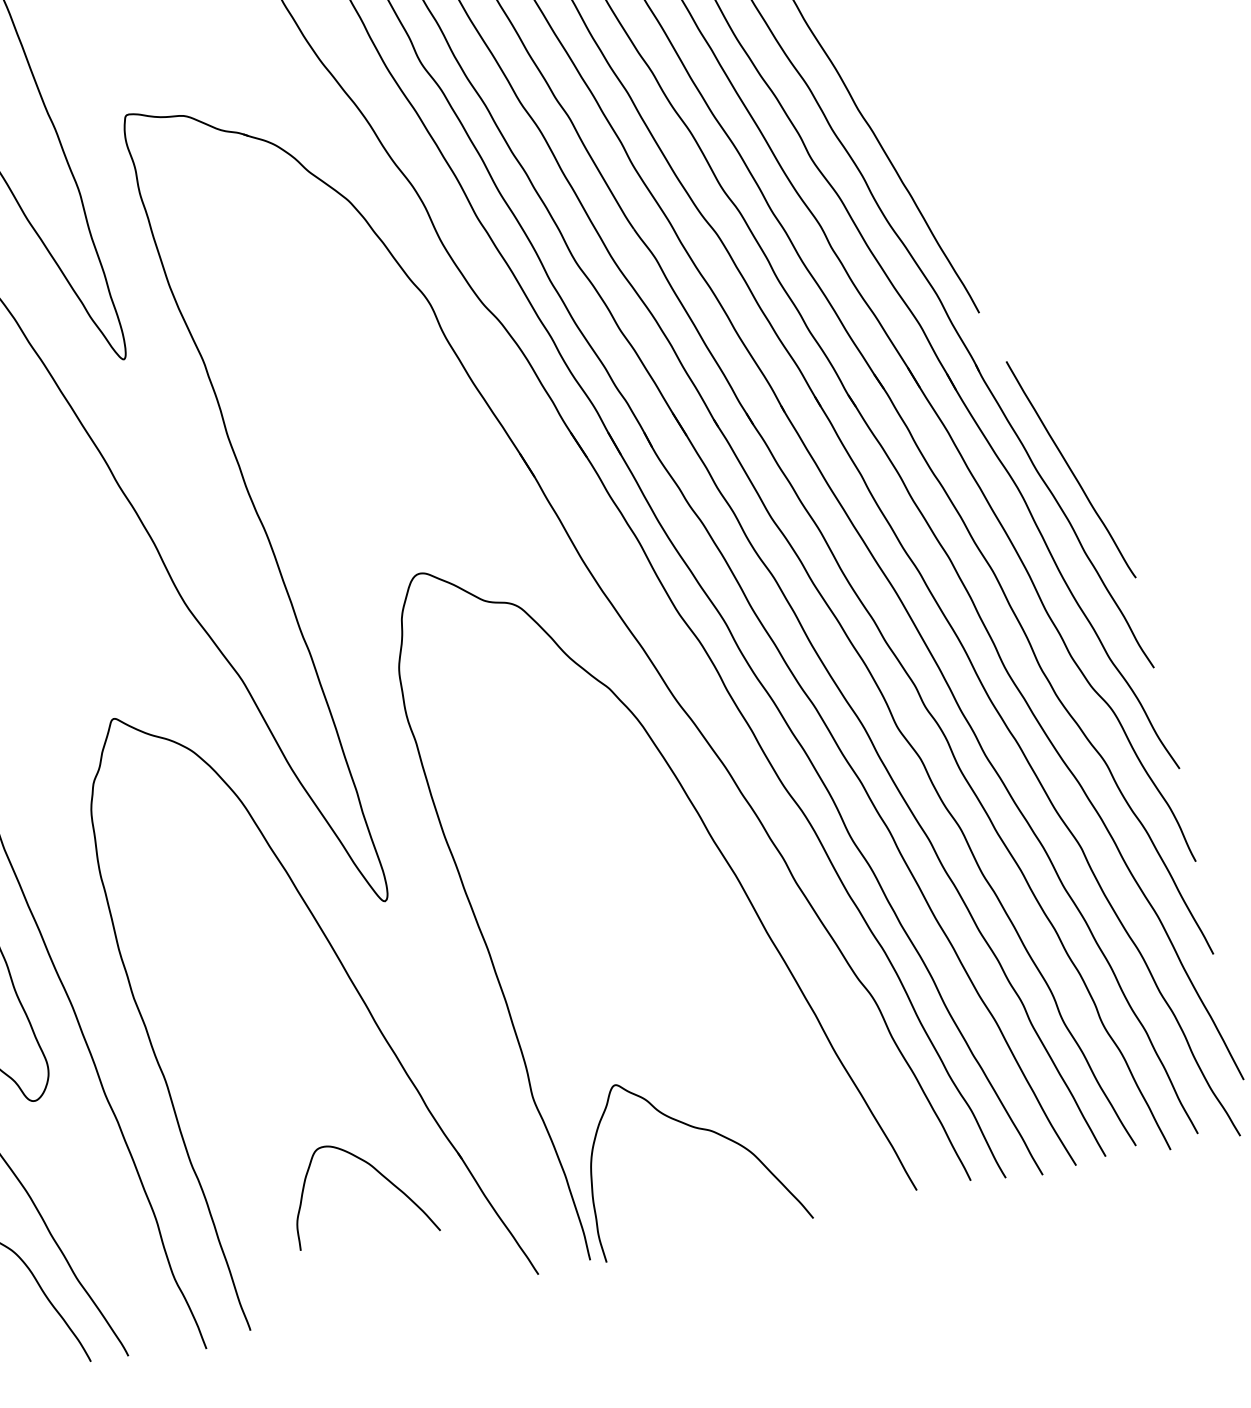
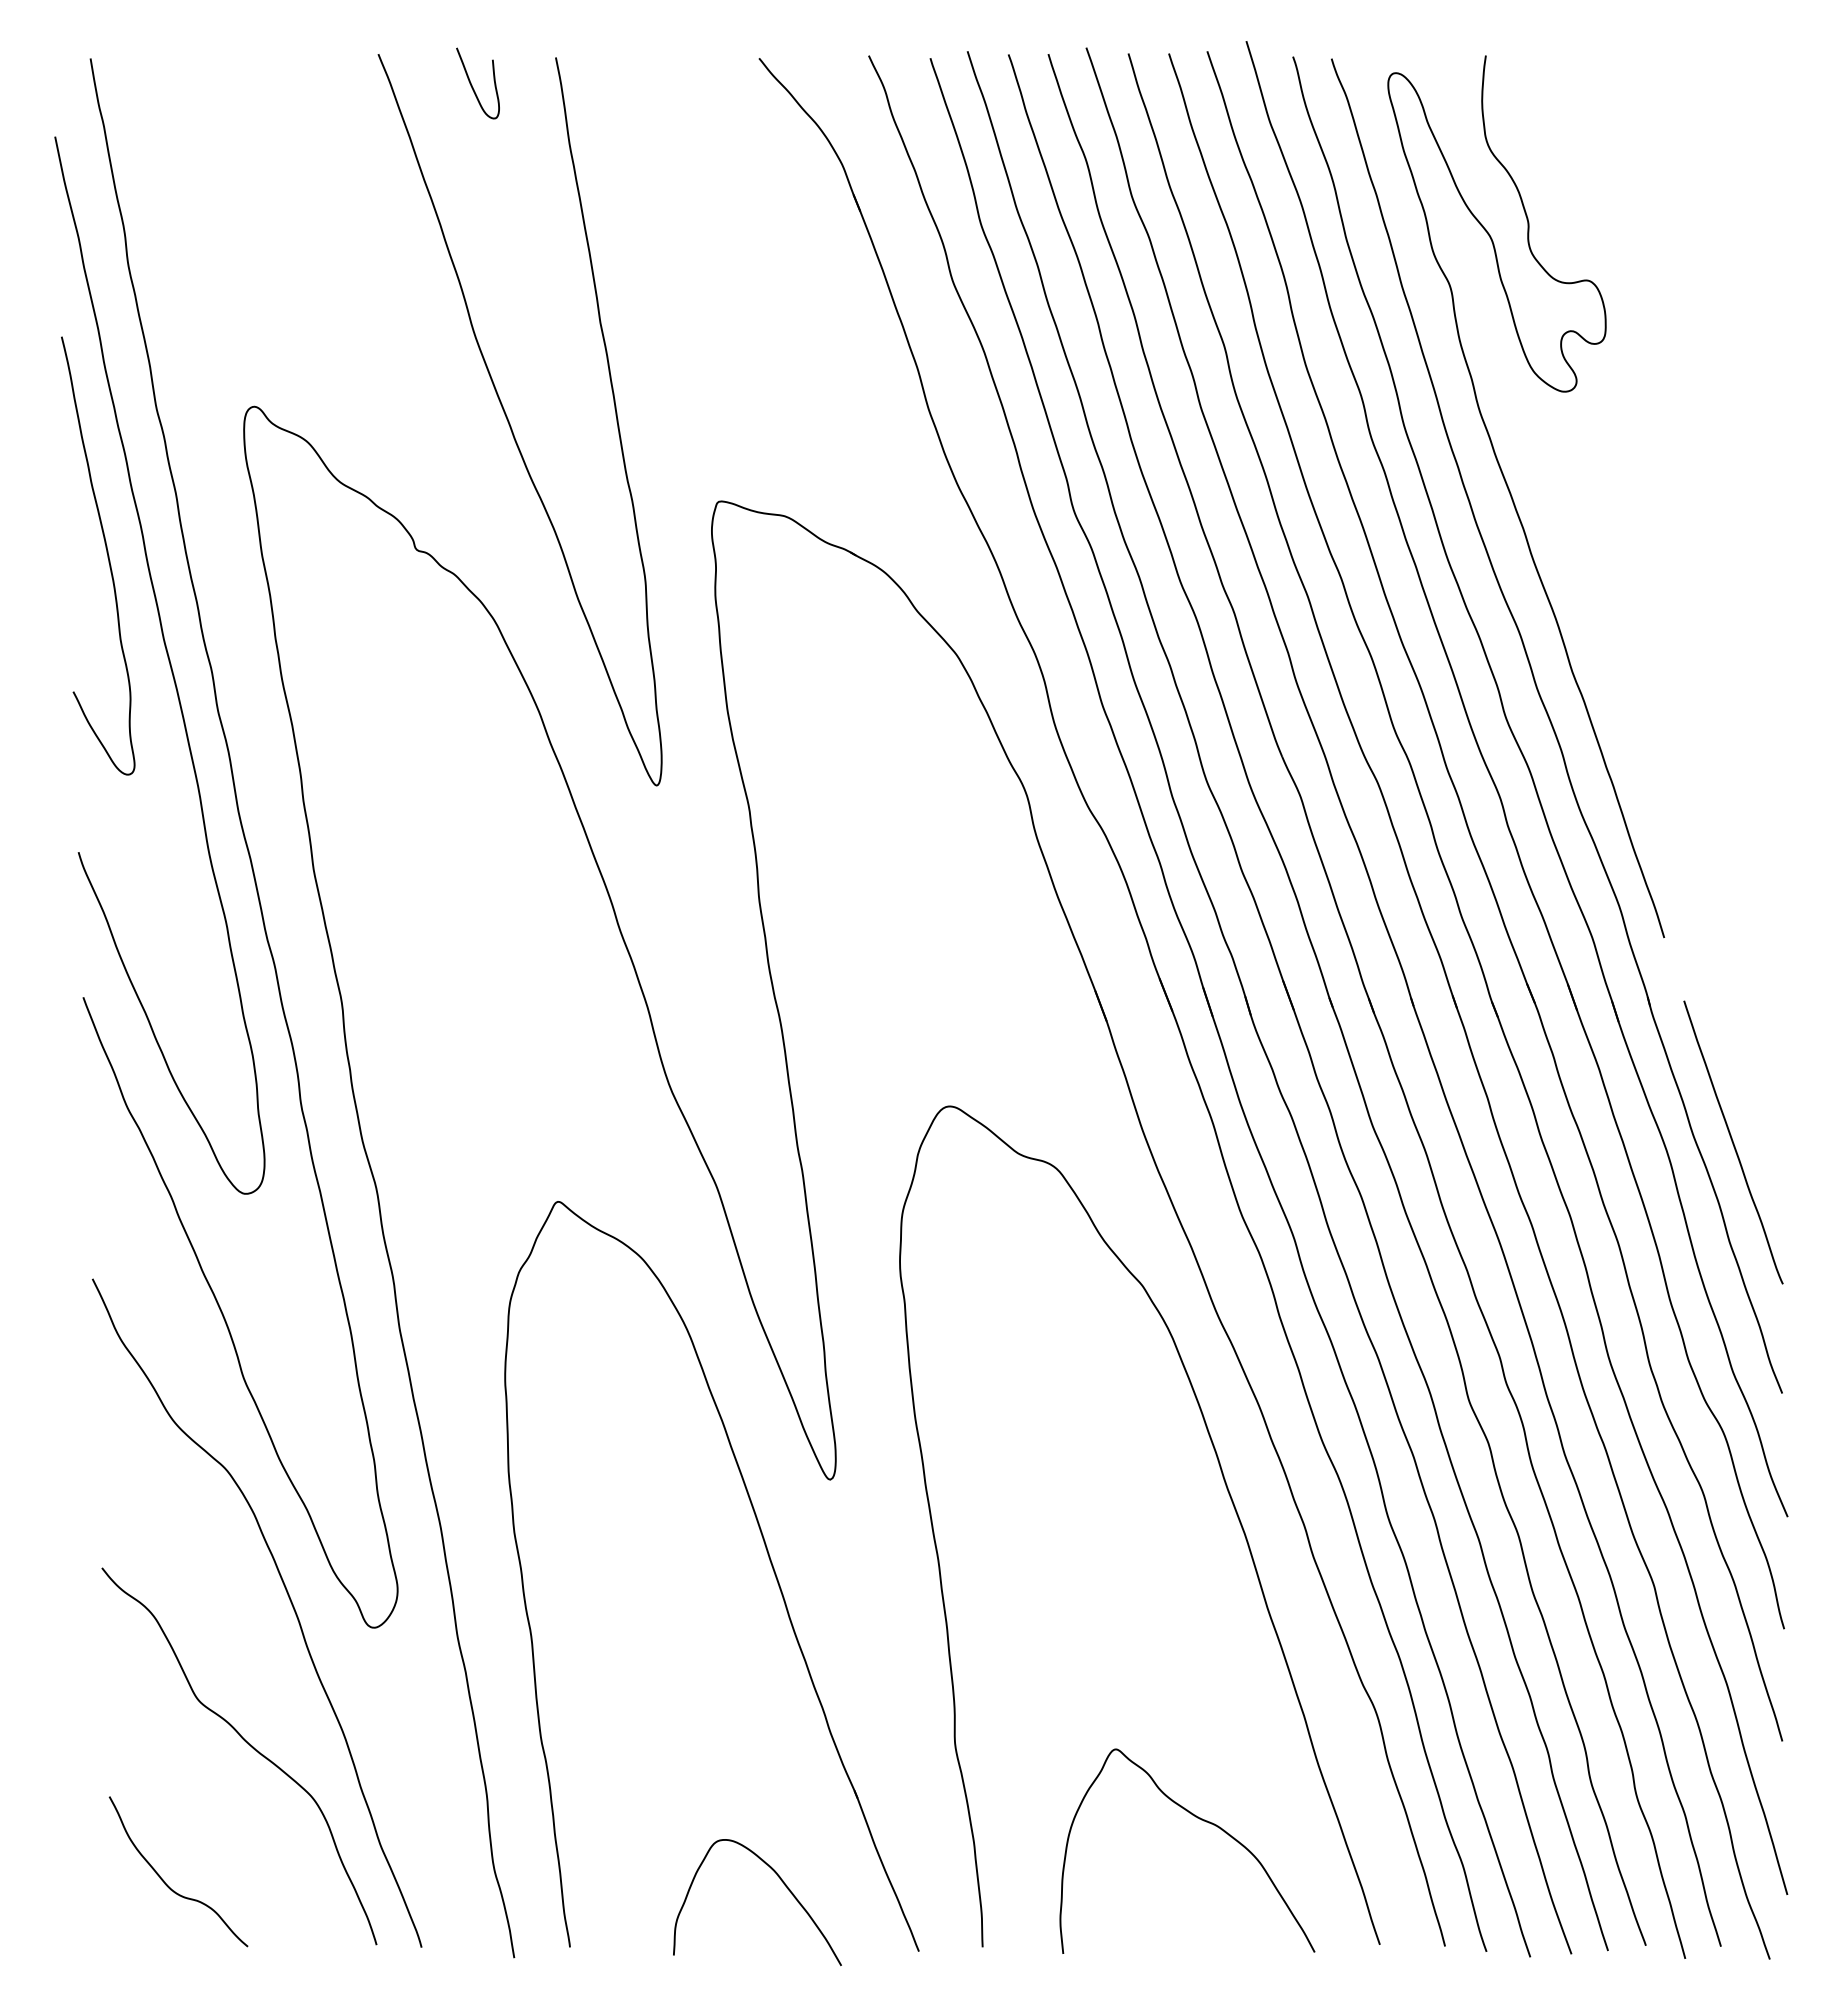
curve: (697, 1129) -> (1201, 1820), moved
curve: (379, 1173) -> (783, 1884), moved

